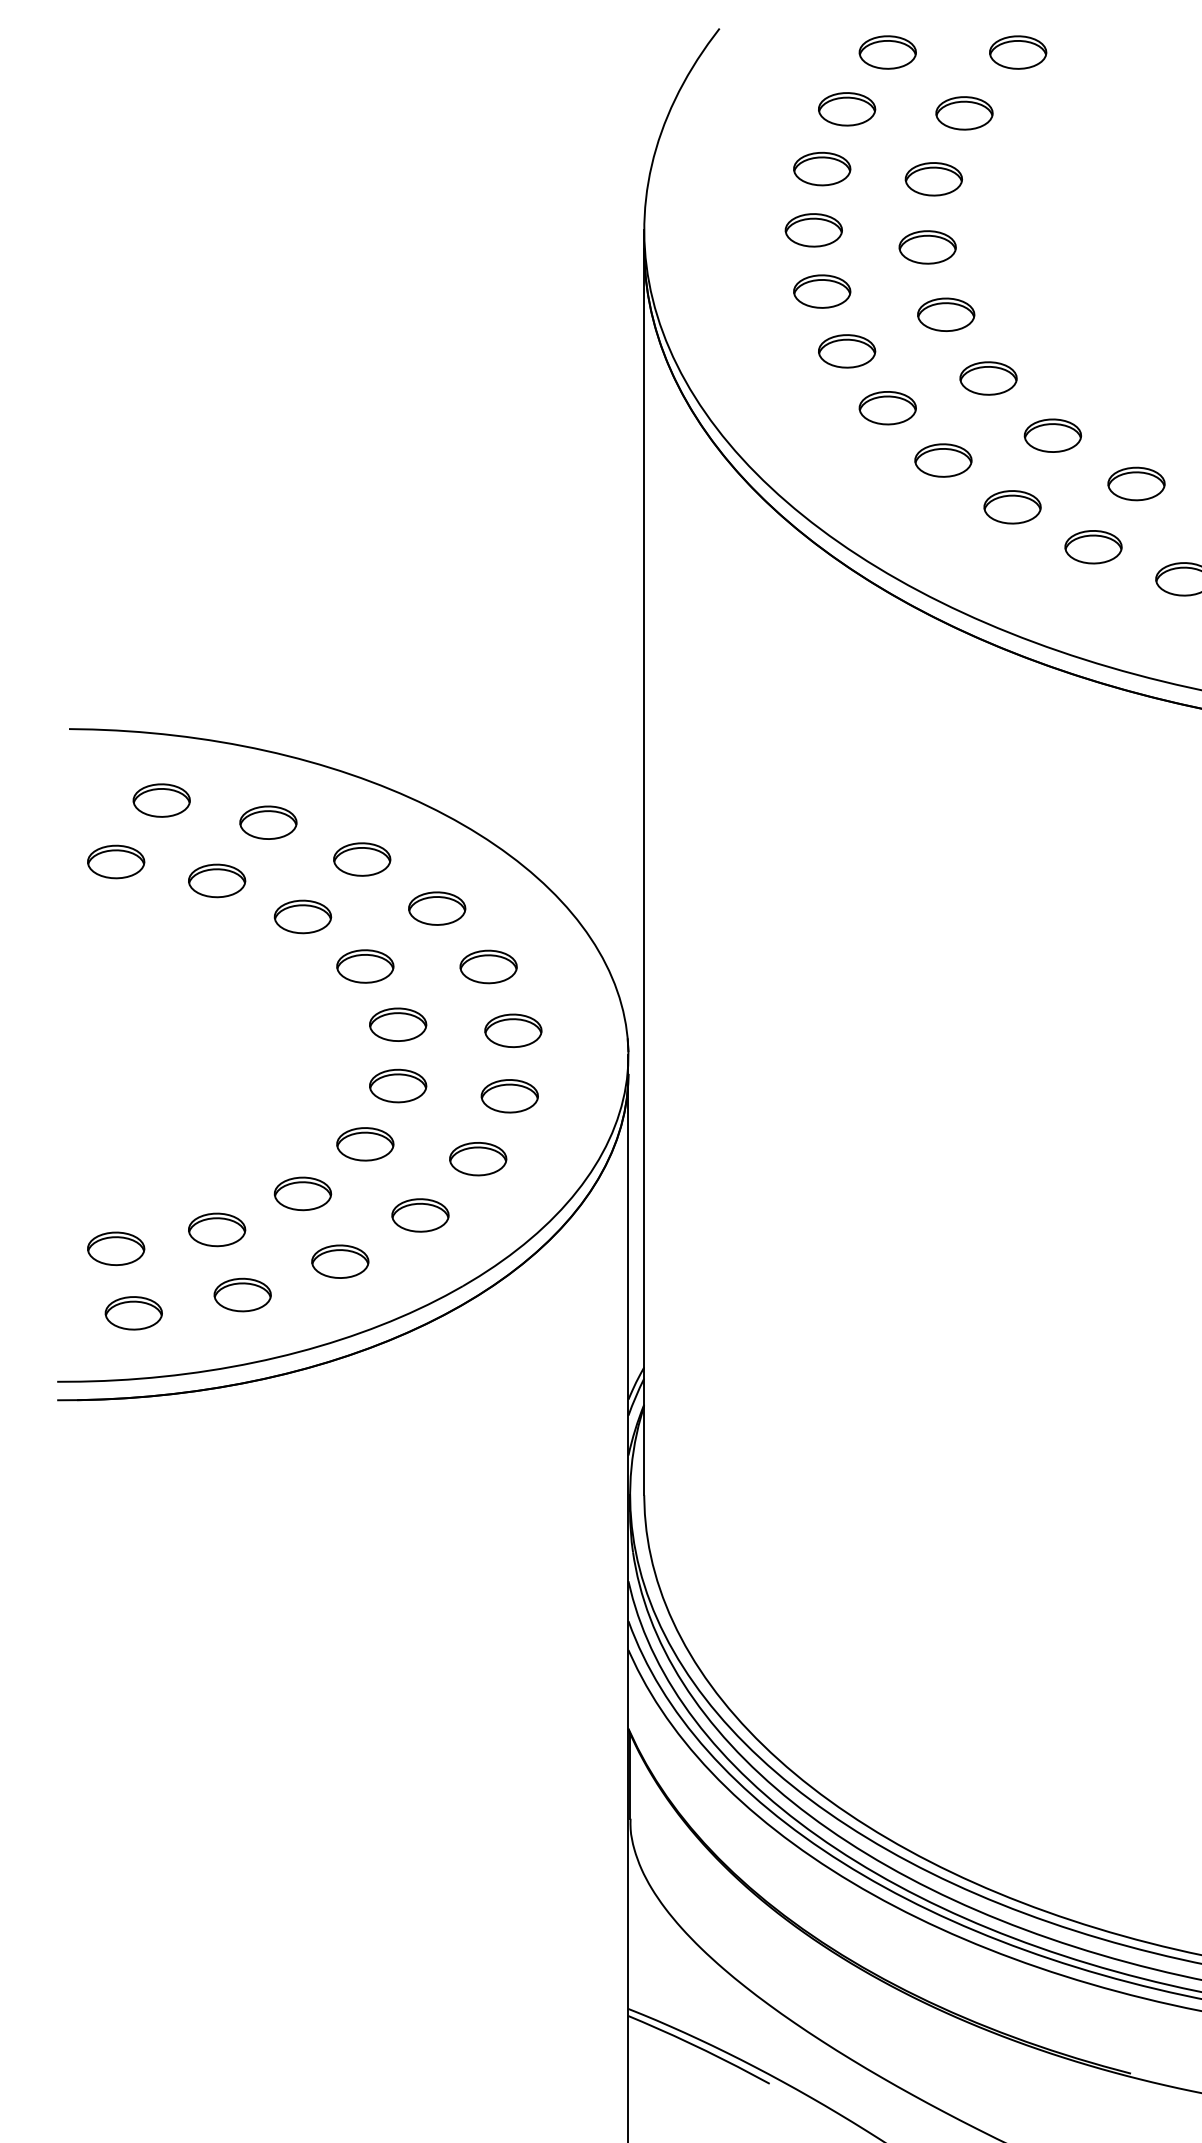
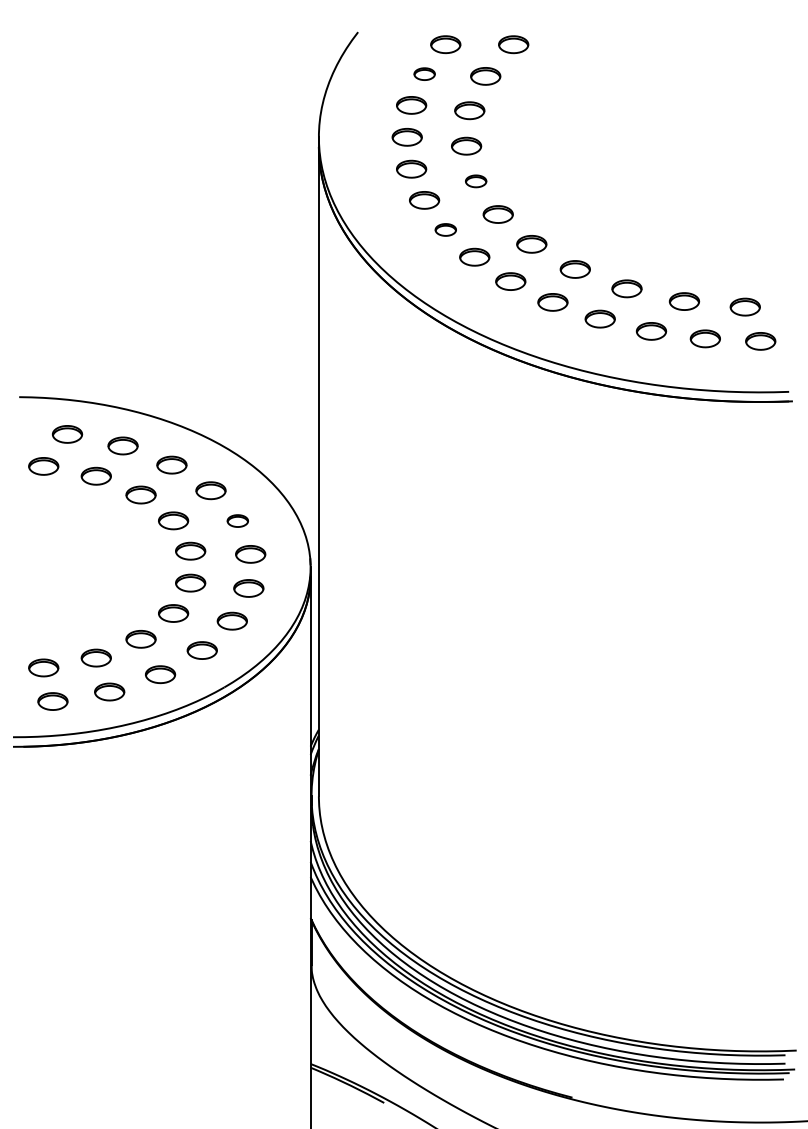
part: (846, 107) -> (424, 73), size x0.7
part: (944, 315) -> (475, 181), size x0.7
part: (887, 407) -> (445, 229), size x0.7
part: (488, 965) -> (237, 520), size x0.7

